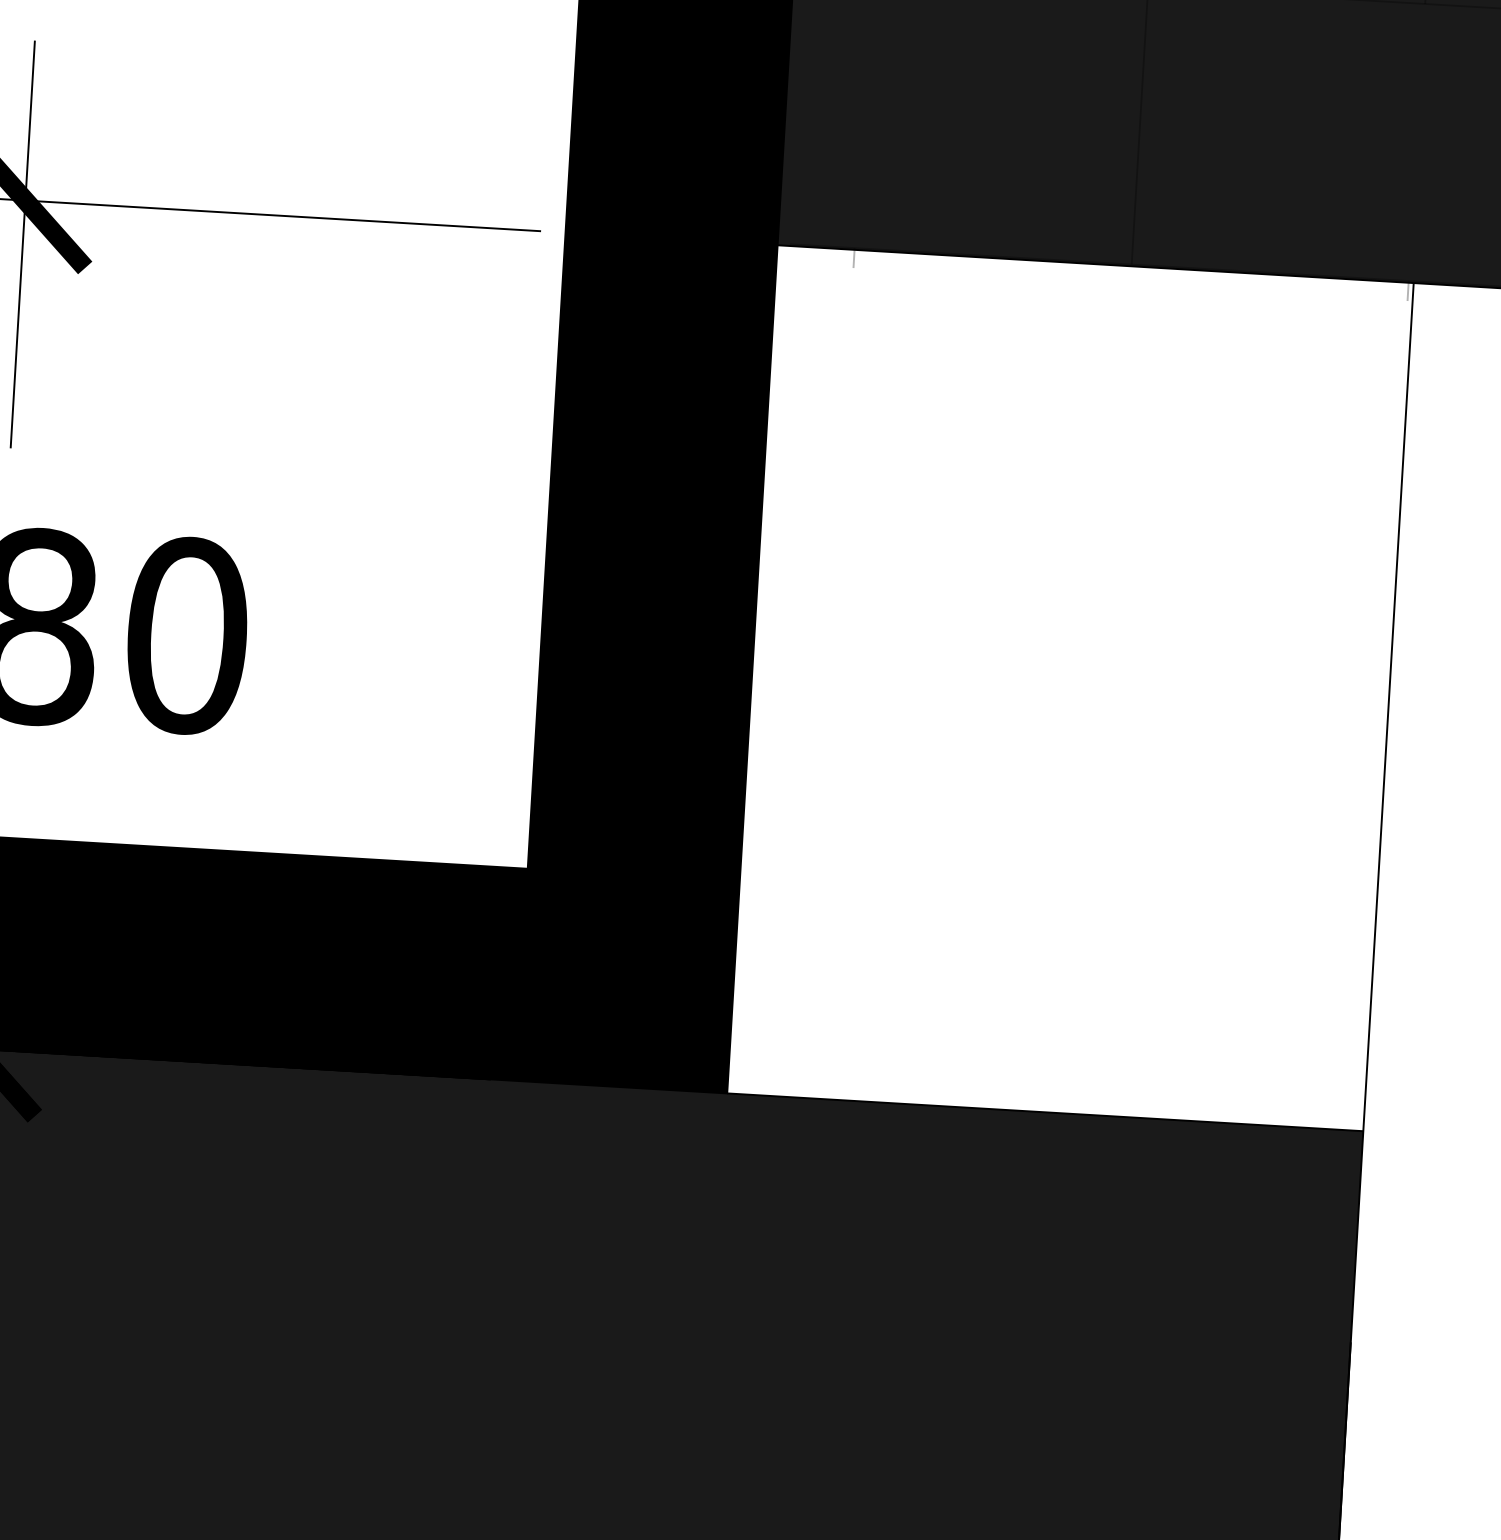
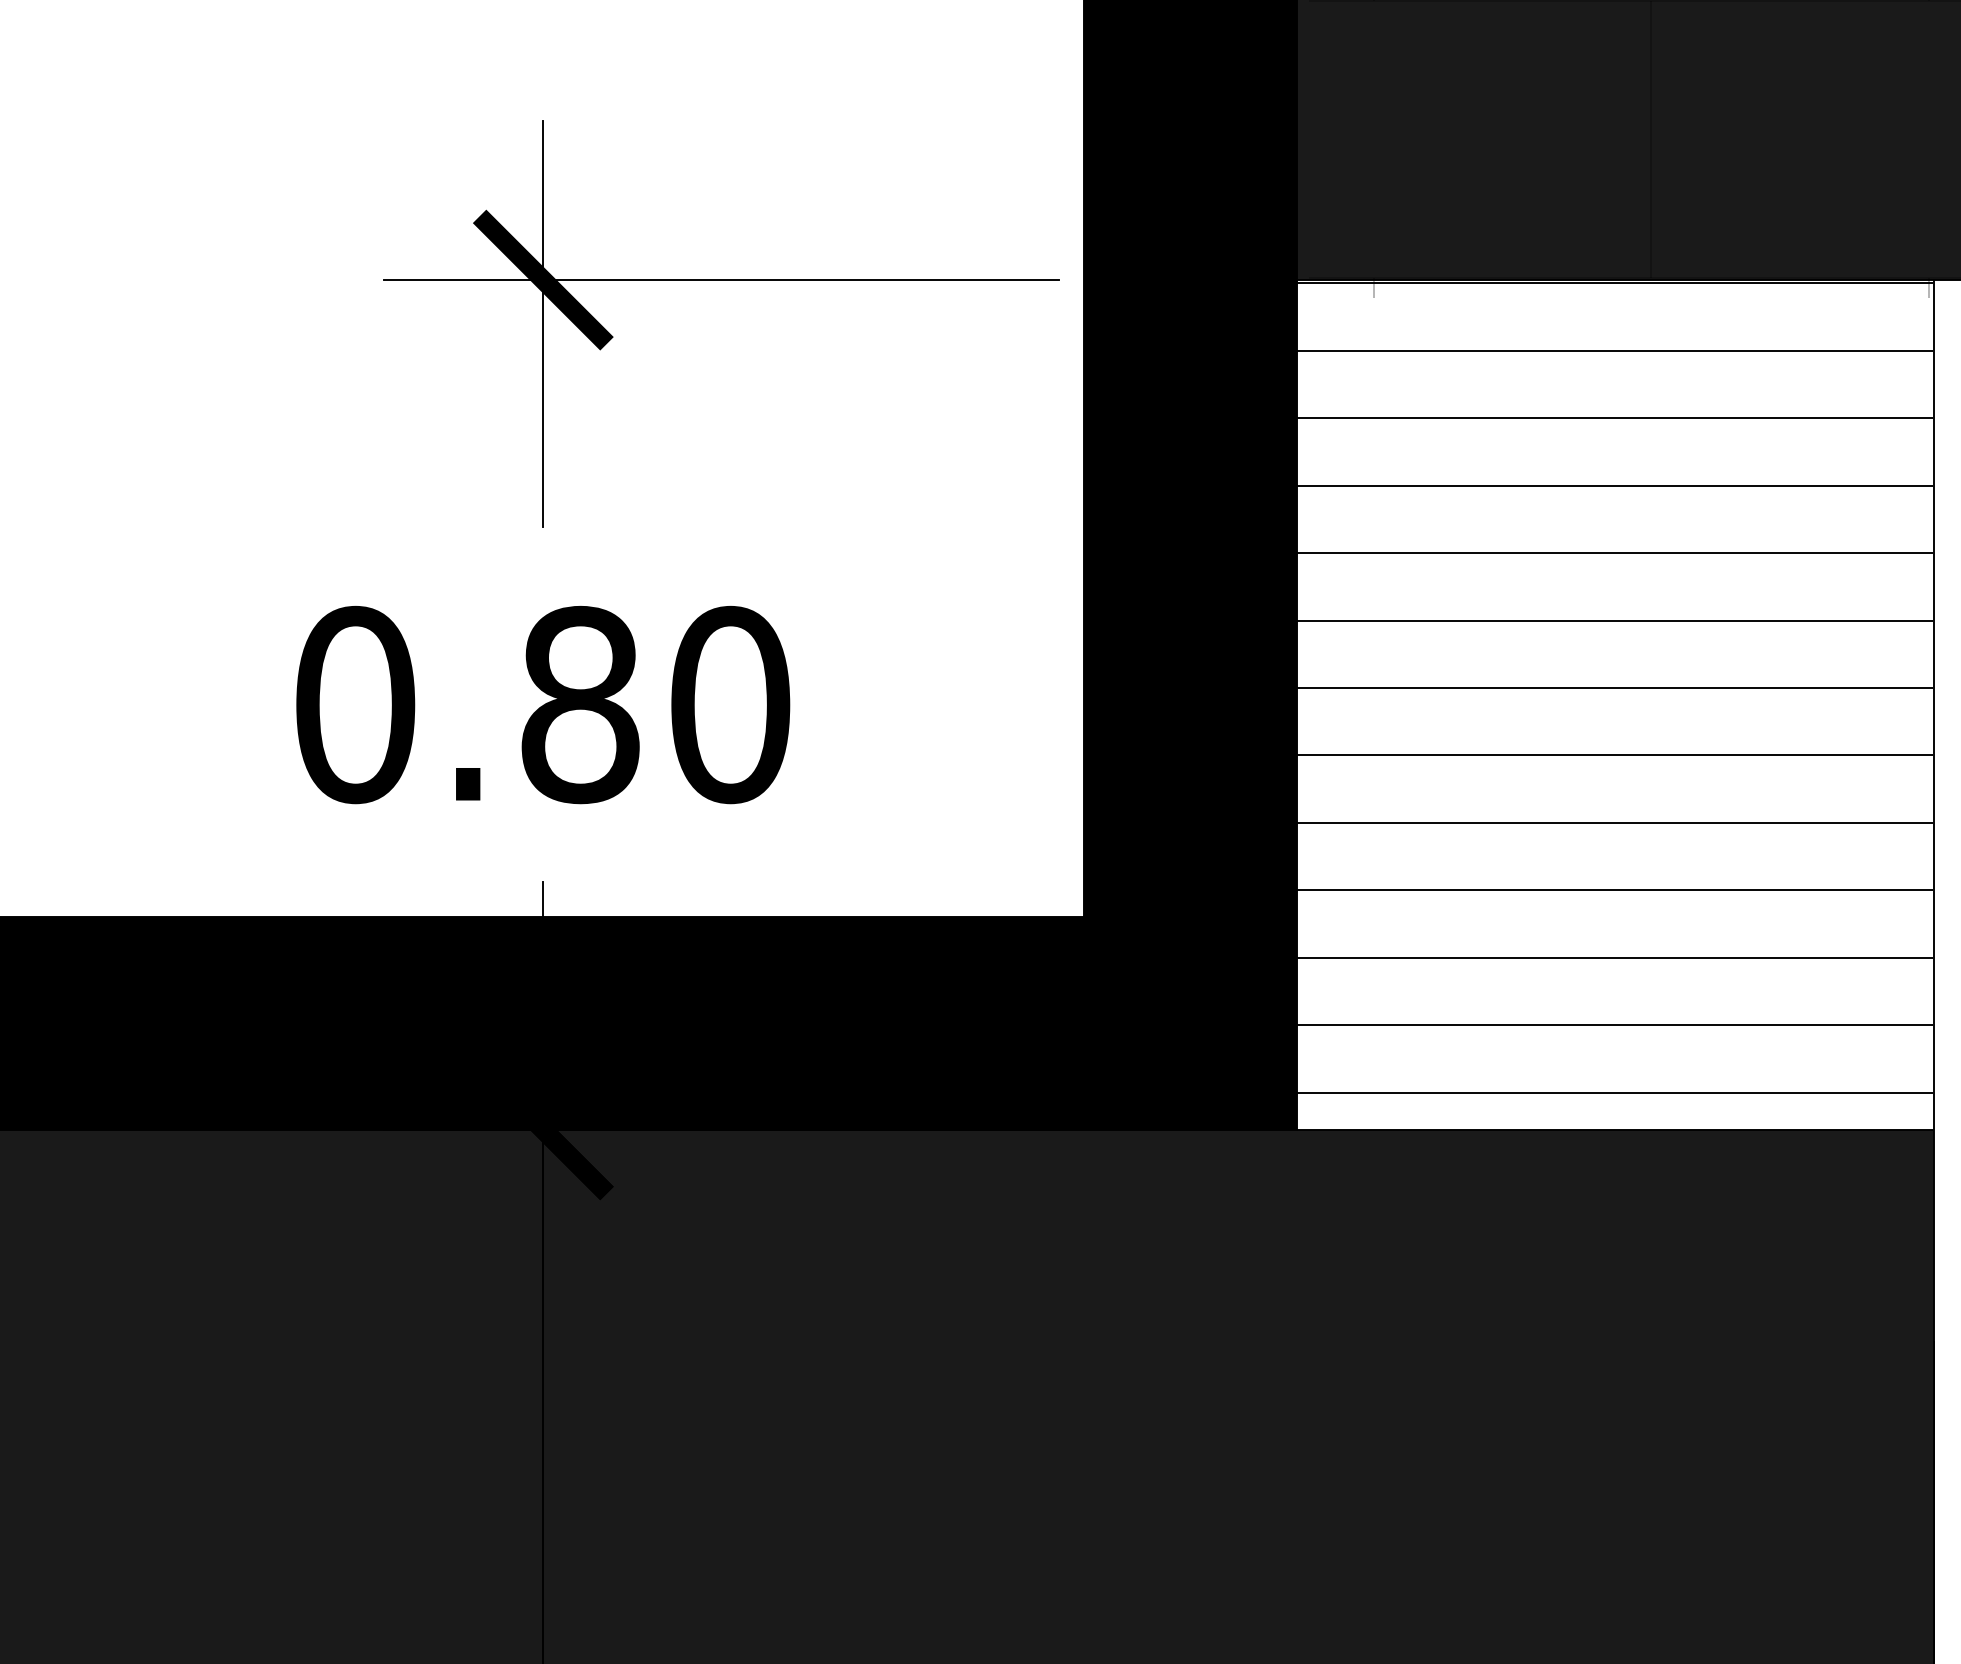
hatch: (1067, 670) -> (1611, 687), added

